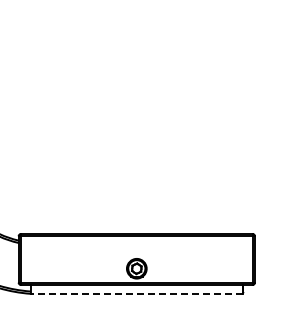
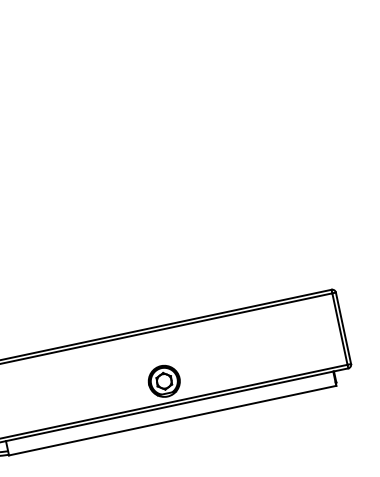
line: (136, 294) -> (172, 421), dashed -> solid

